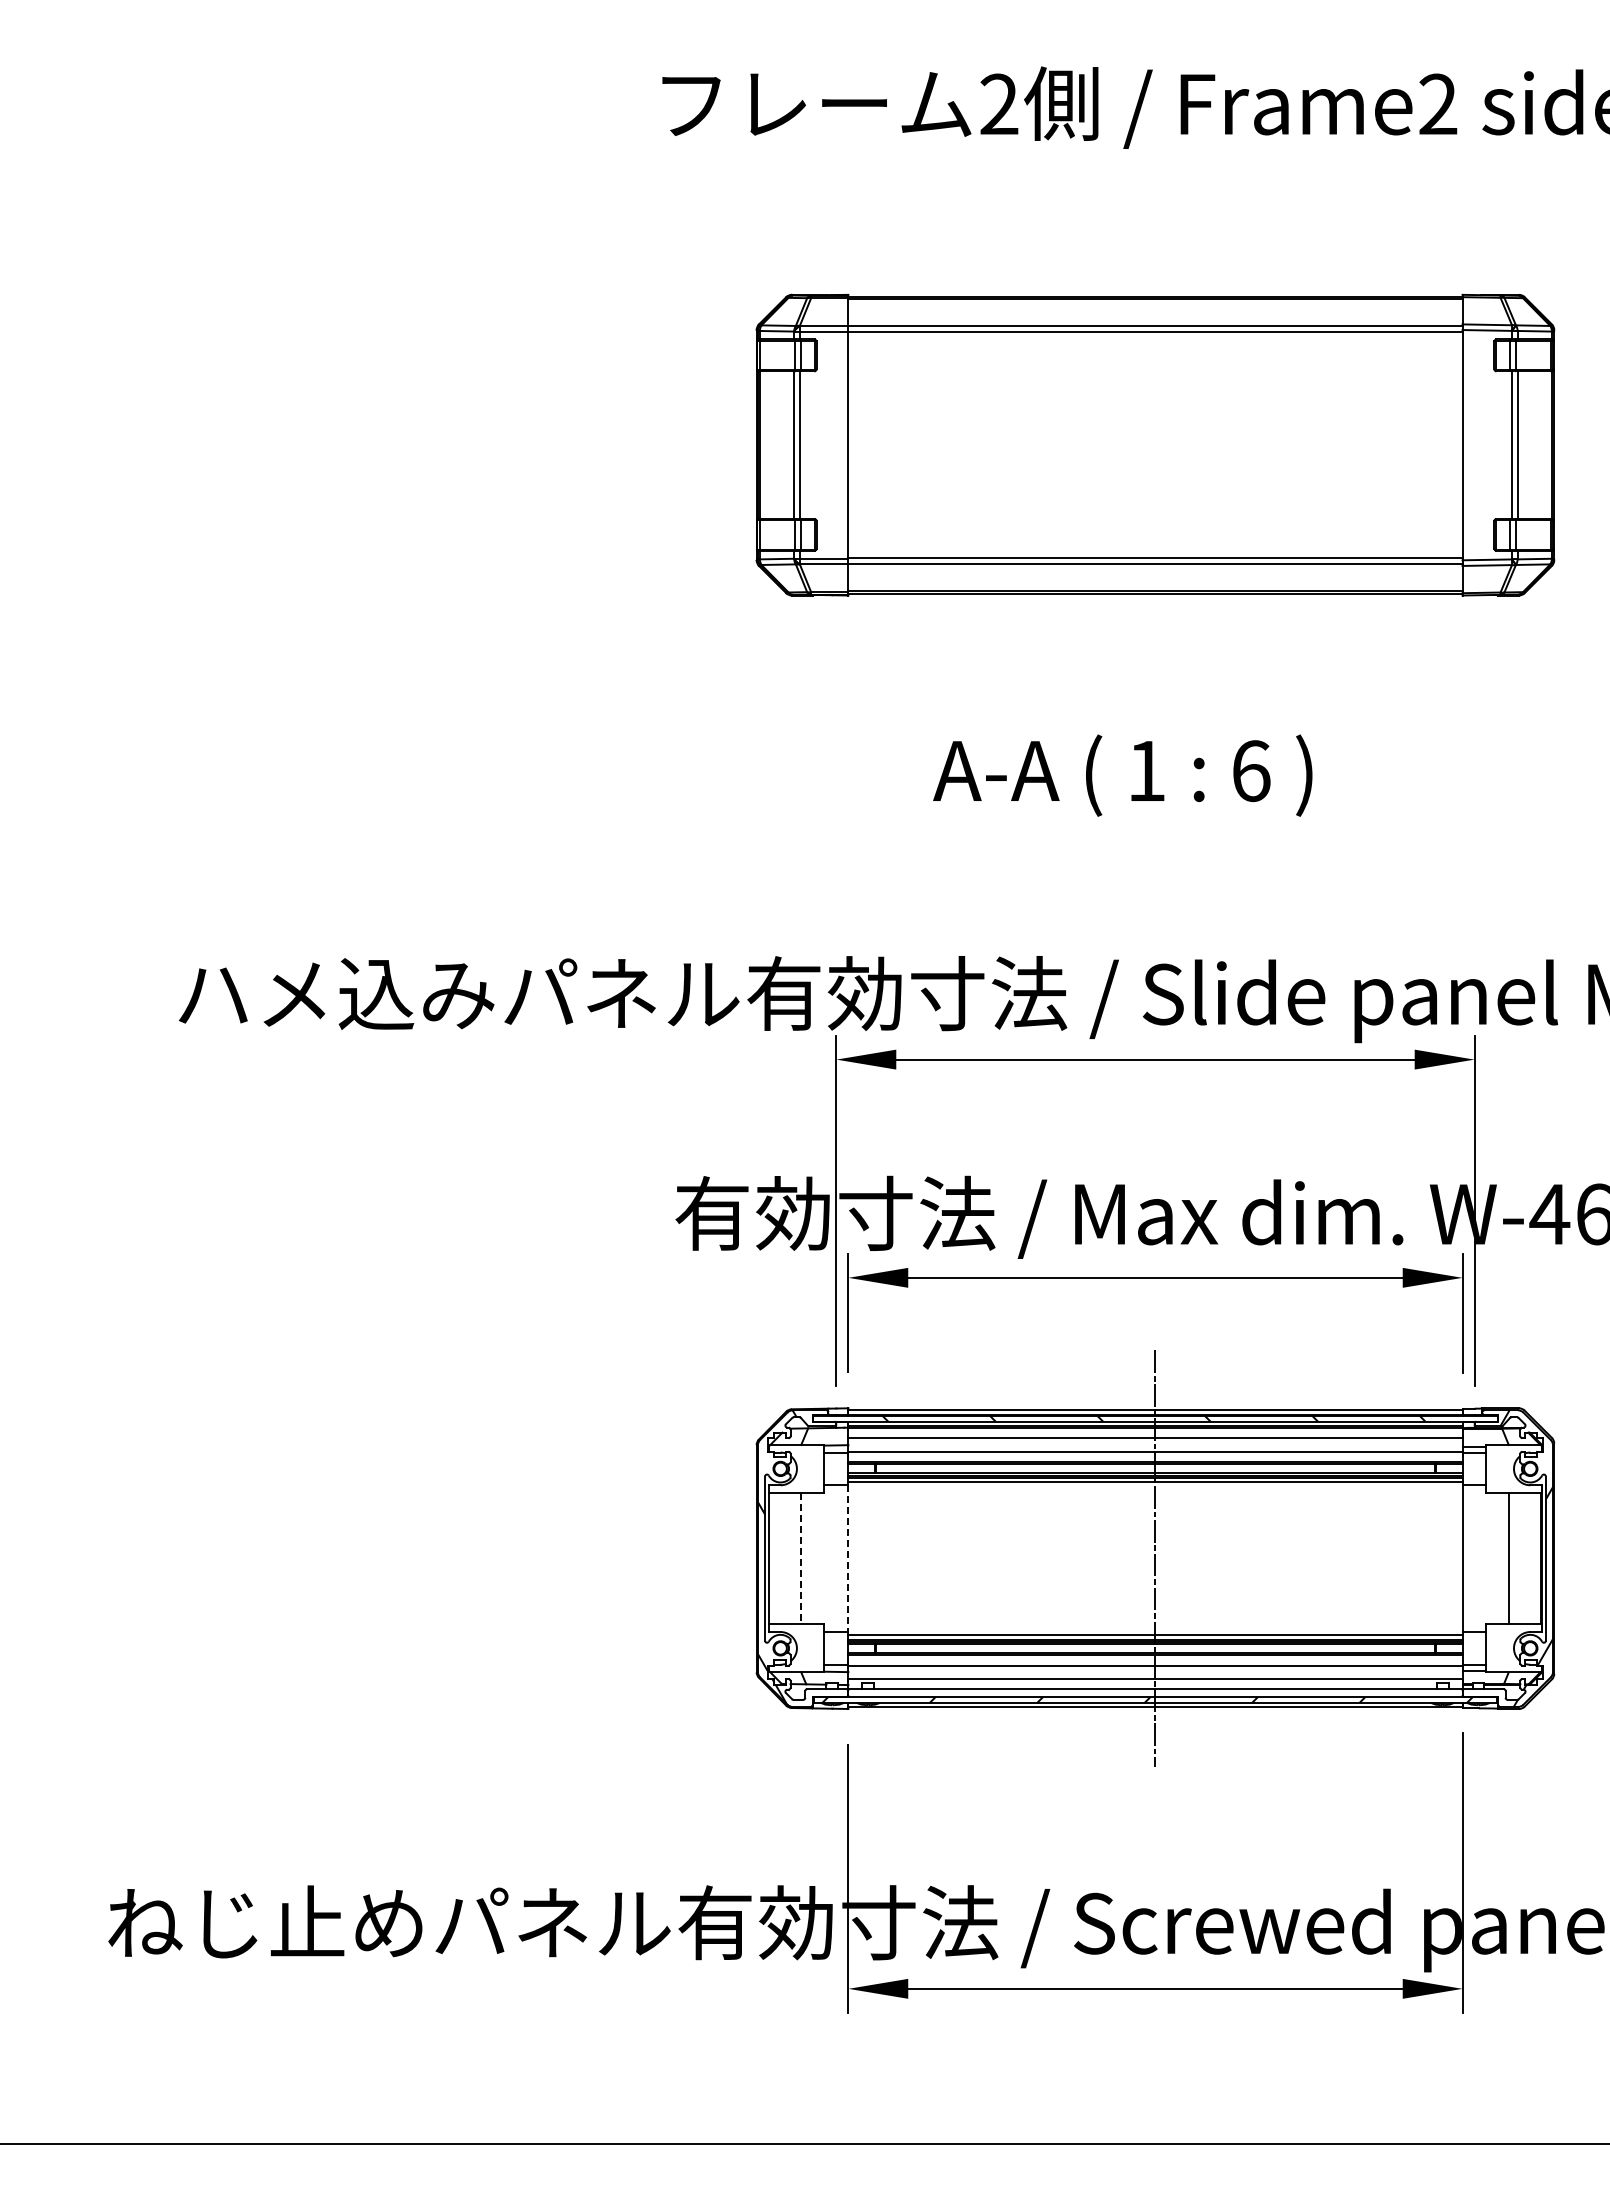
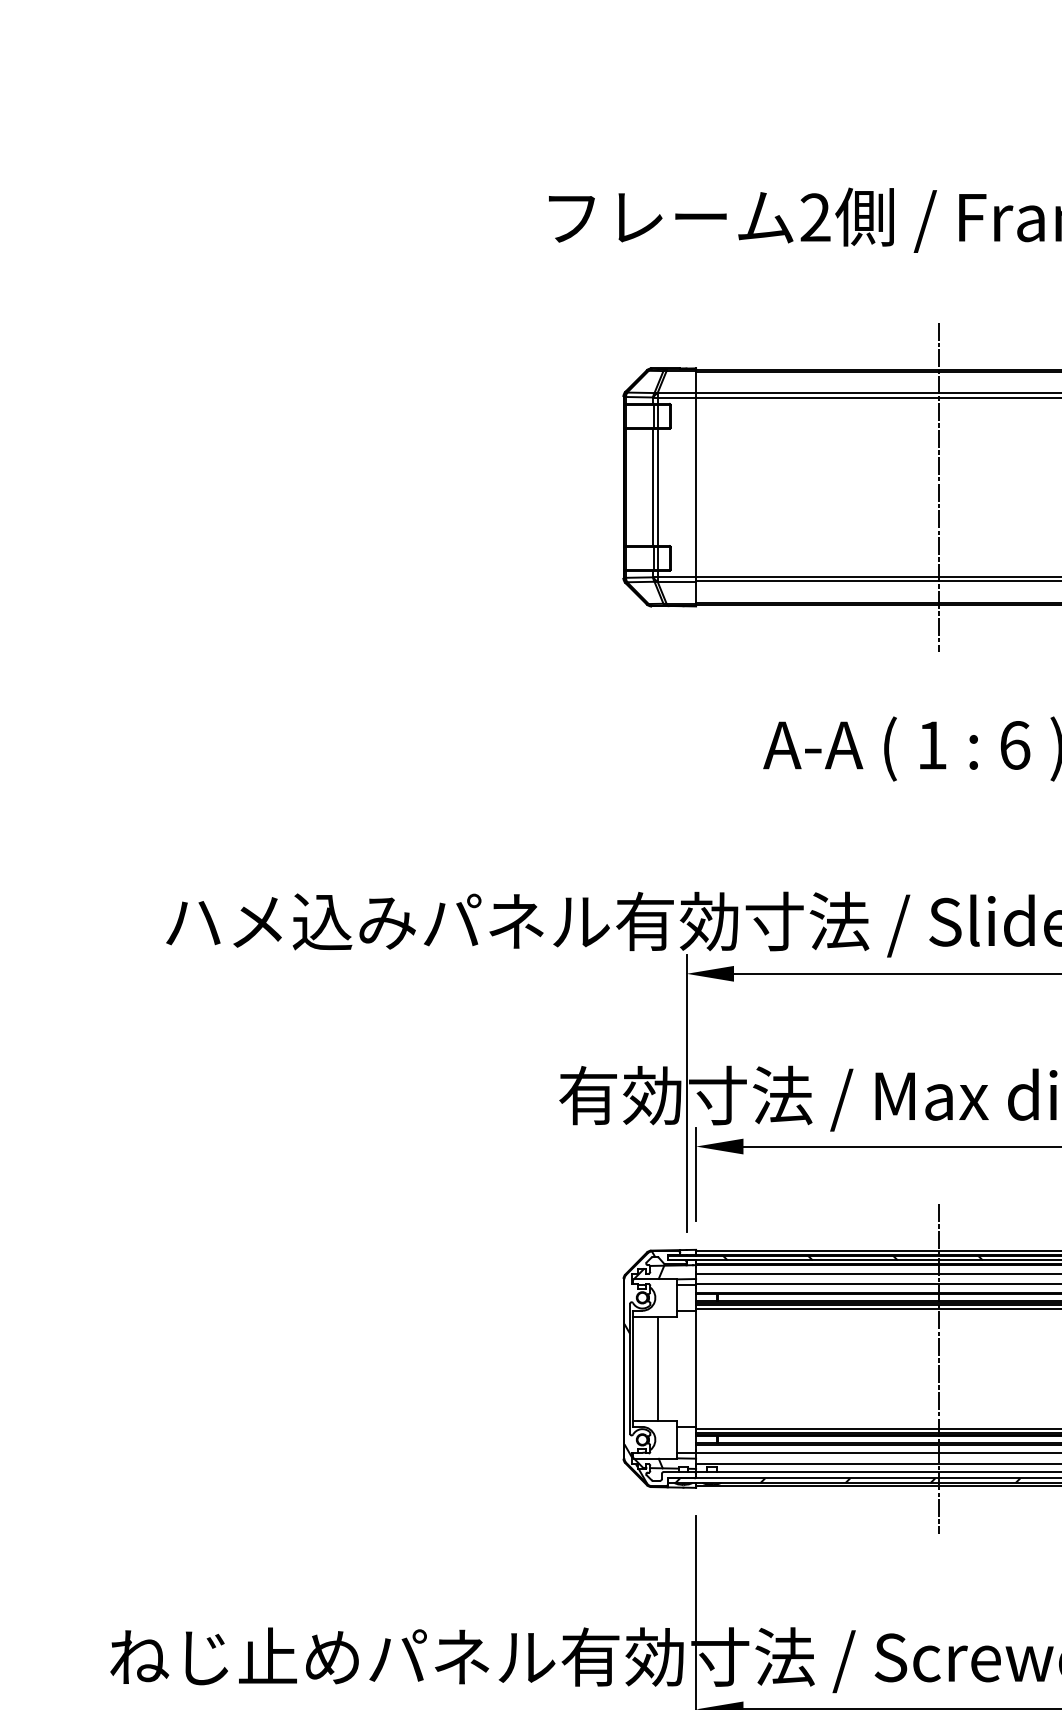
line: (1155, 445) -> (939, 487), added
line: (800, 1558) -> (658, 1368), dashed -> solid
line: (848, 1559) -> (696, 1369), dashed -> solid

